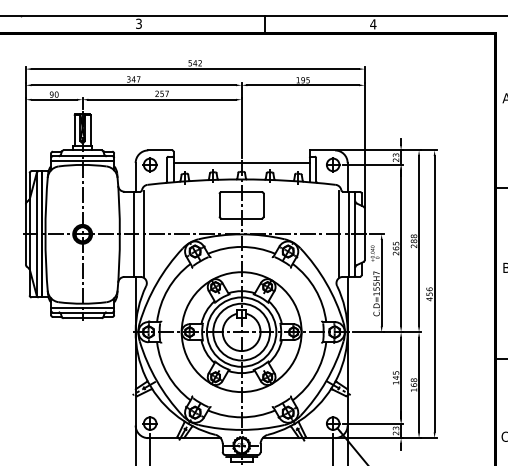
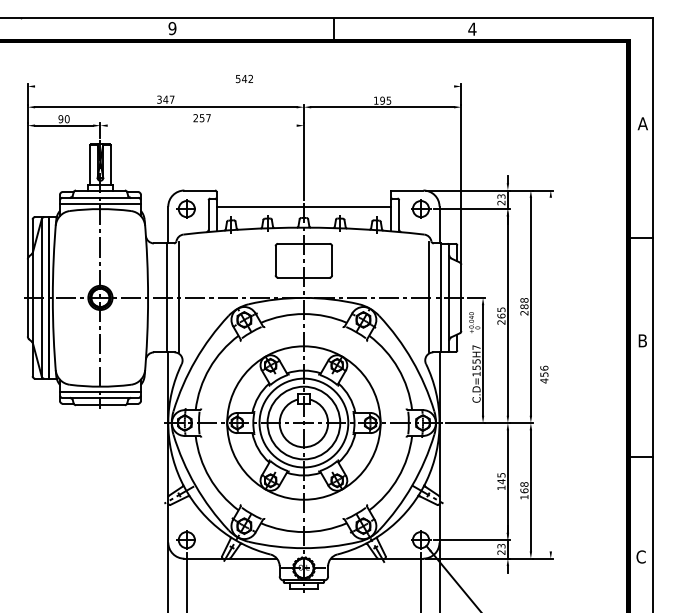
text: (138, 23) -> (172, 28), 3 -> 9
line: (195, 69) -> (244, 86), removed
line: (161, 99) -> (201, 125), removed
line: (434, 294) -> (550, 374), removed

